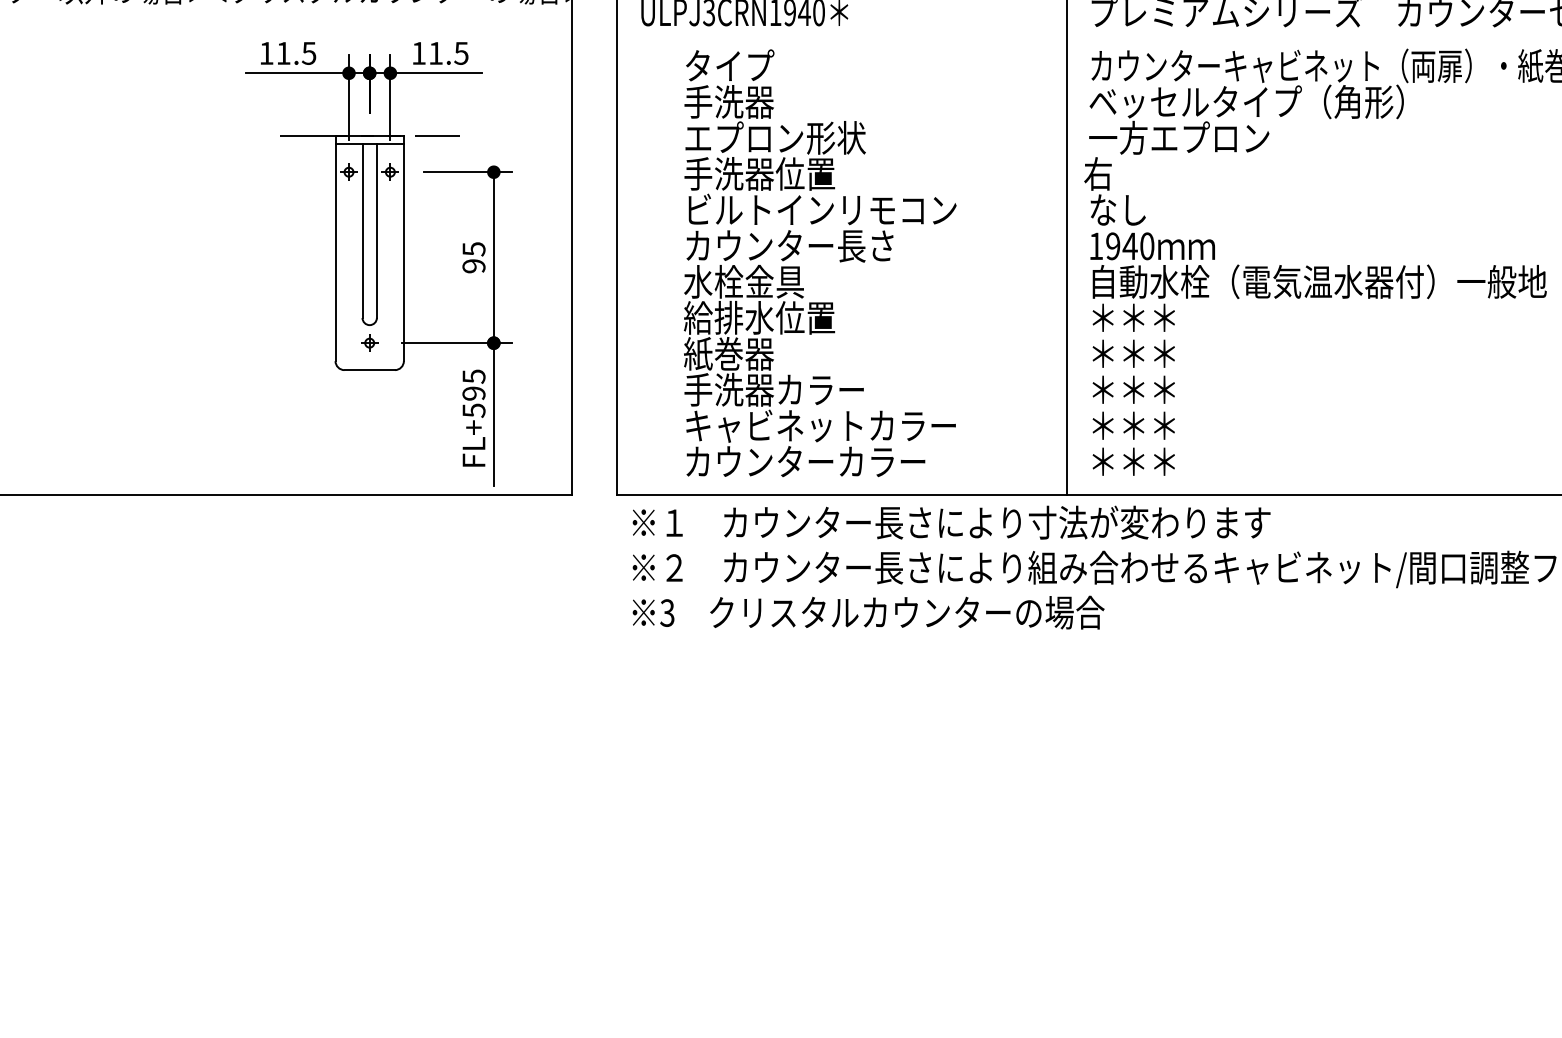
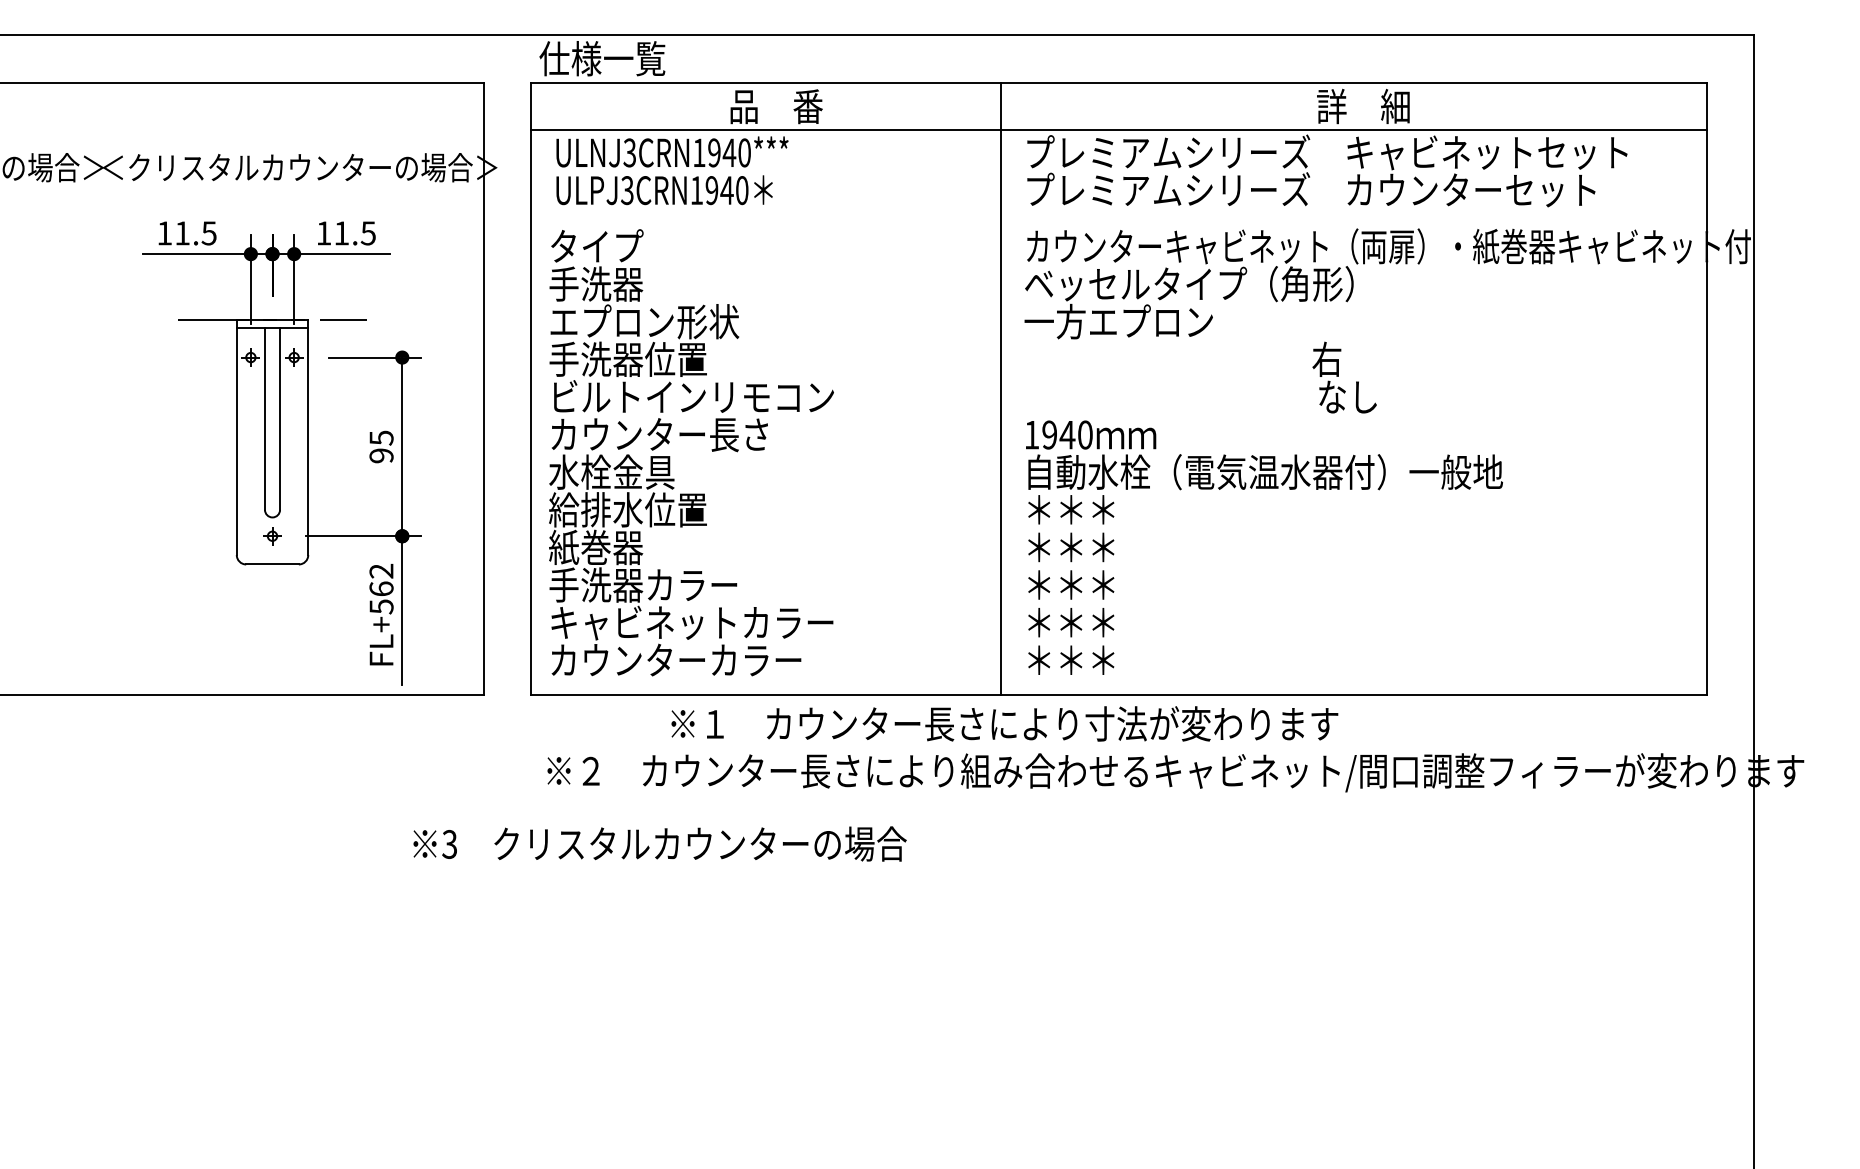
text: (1114, 191) -> (1344, 377), moved
text: (820, 263) -> (691, 452), moved
text: (473, 384) -> (381, 579), FL+595 -> FL+562
text: (951, 522) -> (1004, 723), moved
text: (868, 612) -> (659, 843), moved

